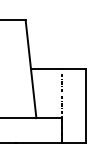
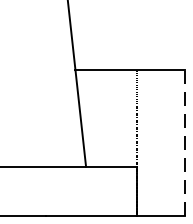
line: (86, 105) -> (185, 141), solid -> dashed

